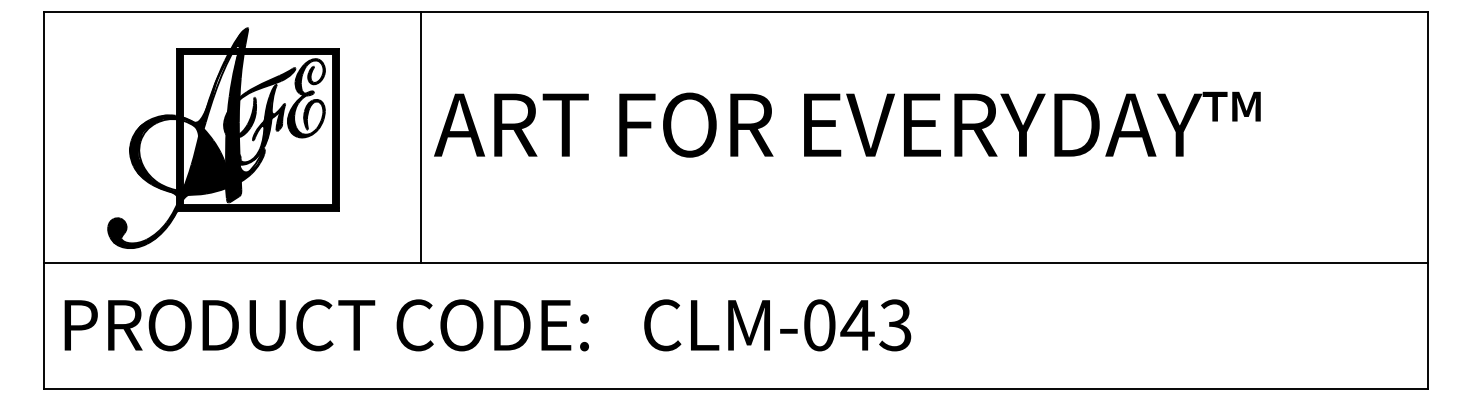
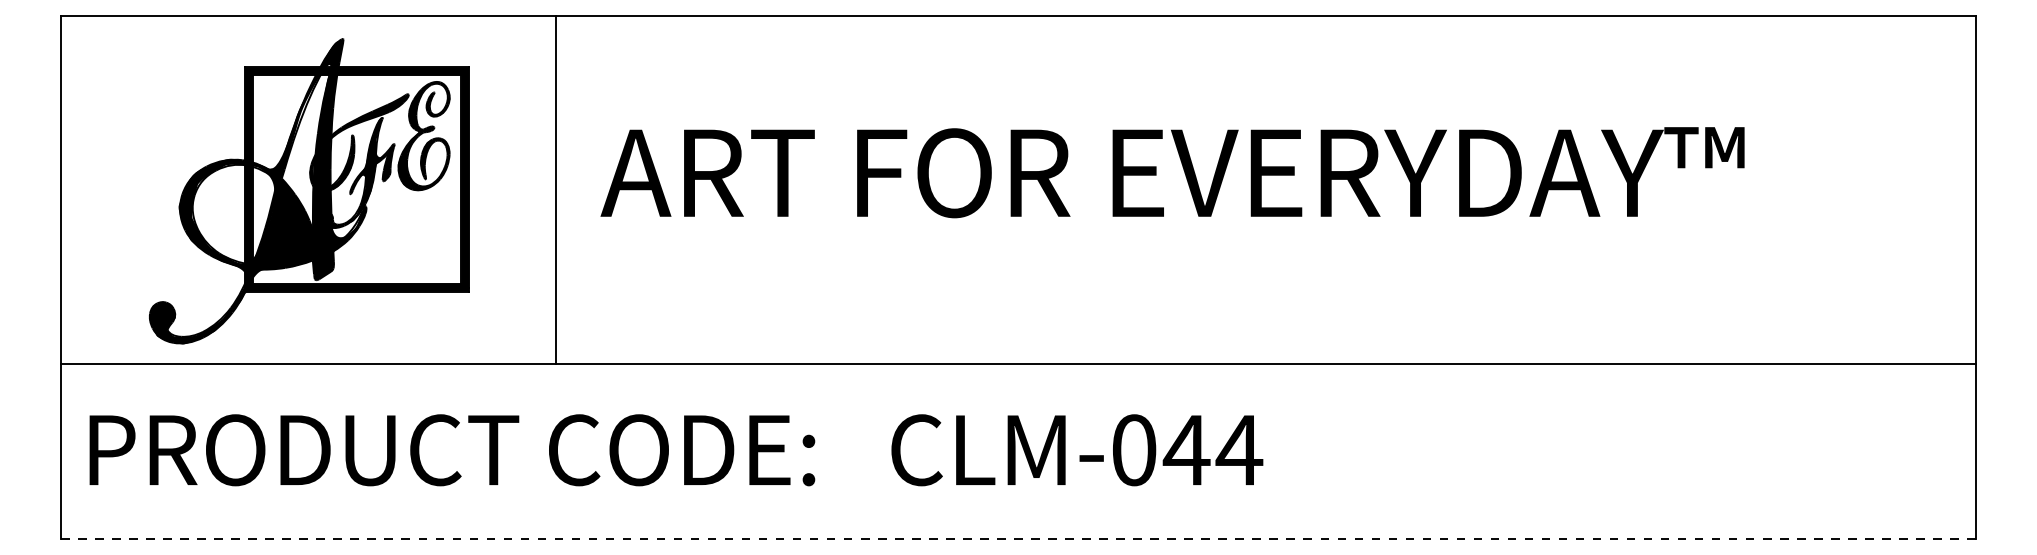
line: (421, 137) -> (556, 190), moved
text: (895, 325) -> (1239, 450), CLM-043 -> CLM-044
line: (736, 389) -> (1018, 538), solid -> dashed

